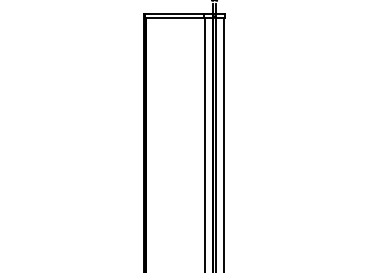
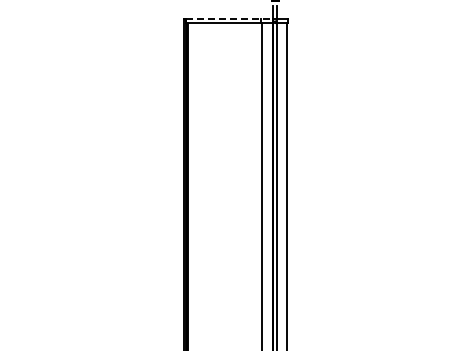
line: (179, 14) -> (229, 18), solid -> dashed

